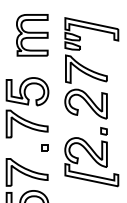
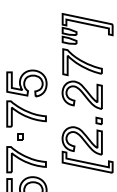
part: (32, 35) -> (31, 30), removed
part: (44, 147) -> (20, 136), moved

